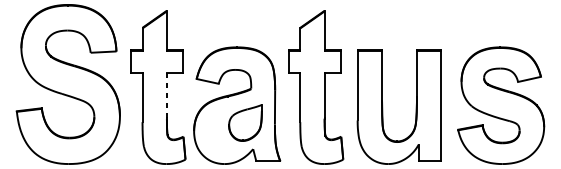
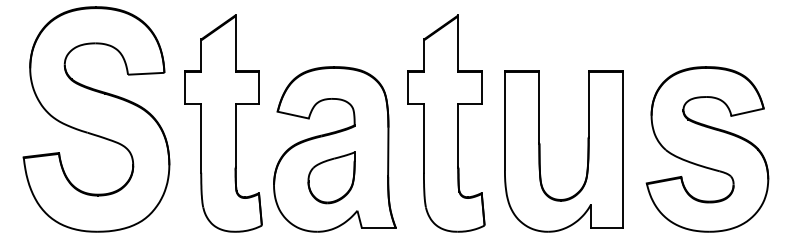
line: (166, 95) -> (235, 135), dashed -> solid
part: (245, 122) -> (331, 177), moved

